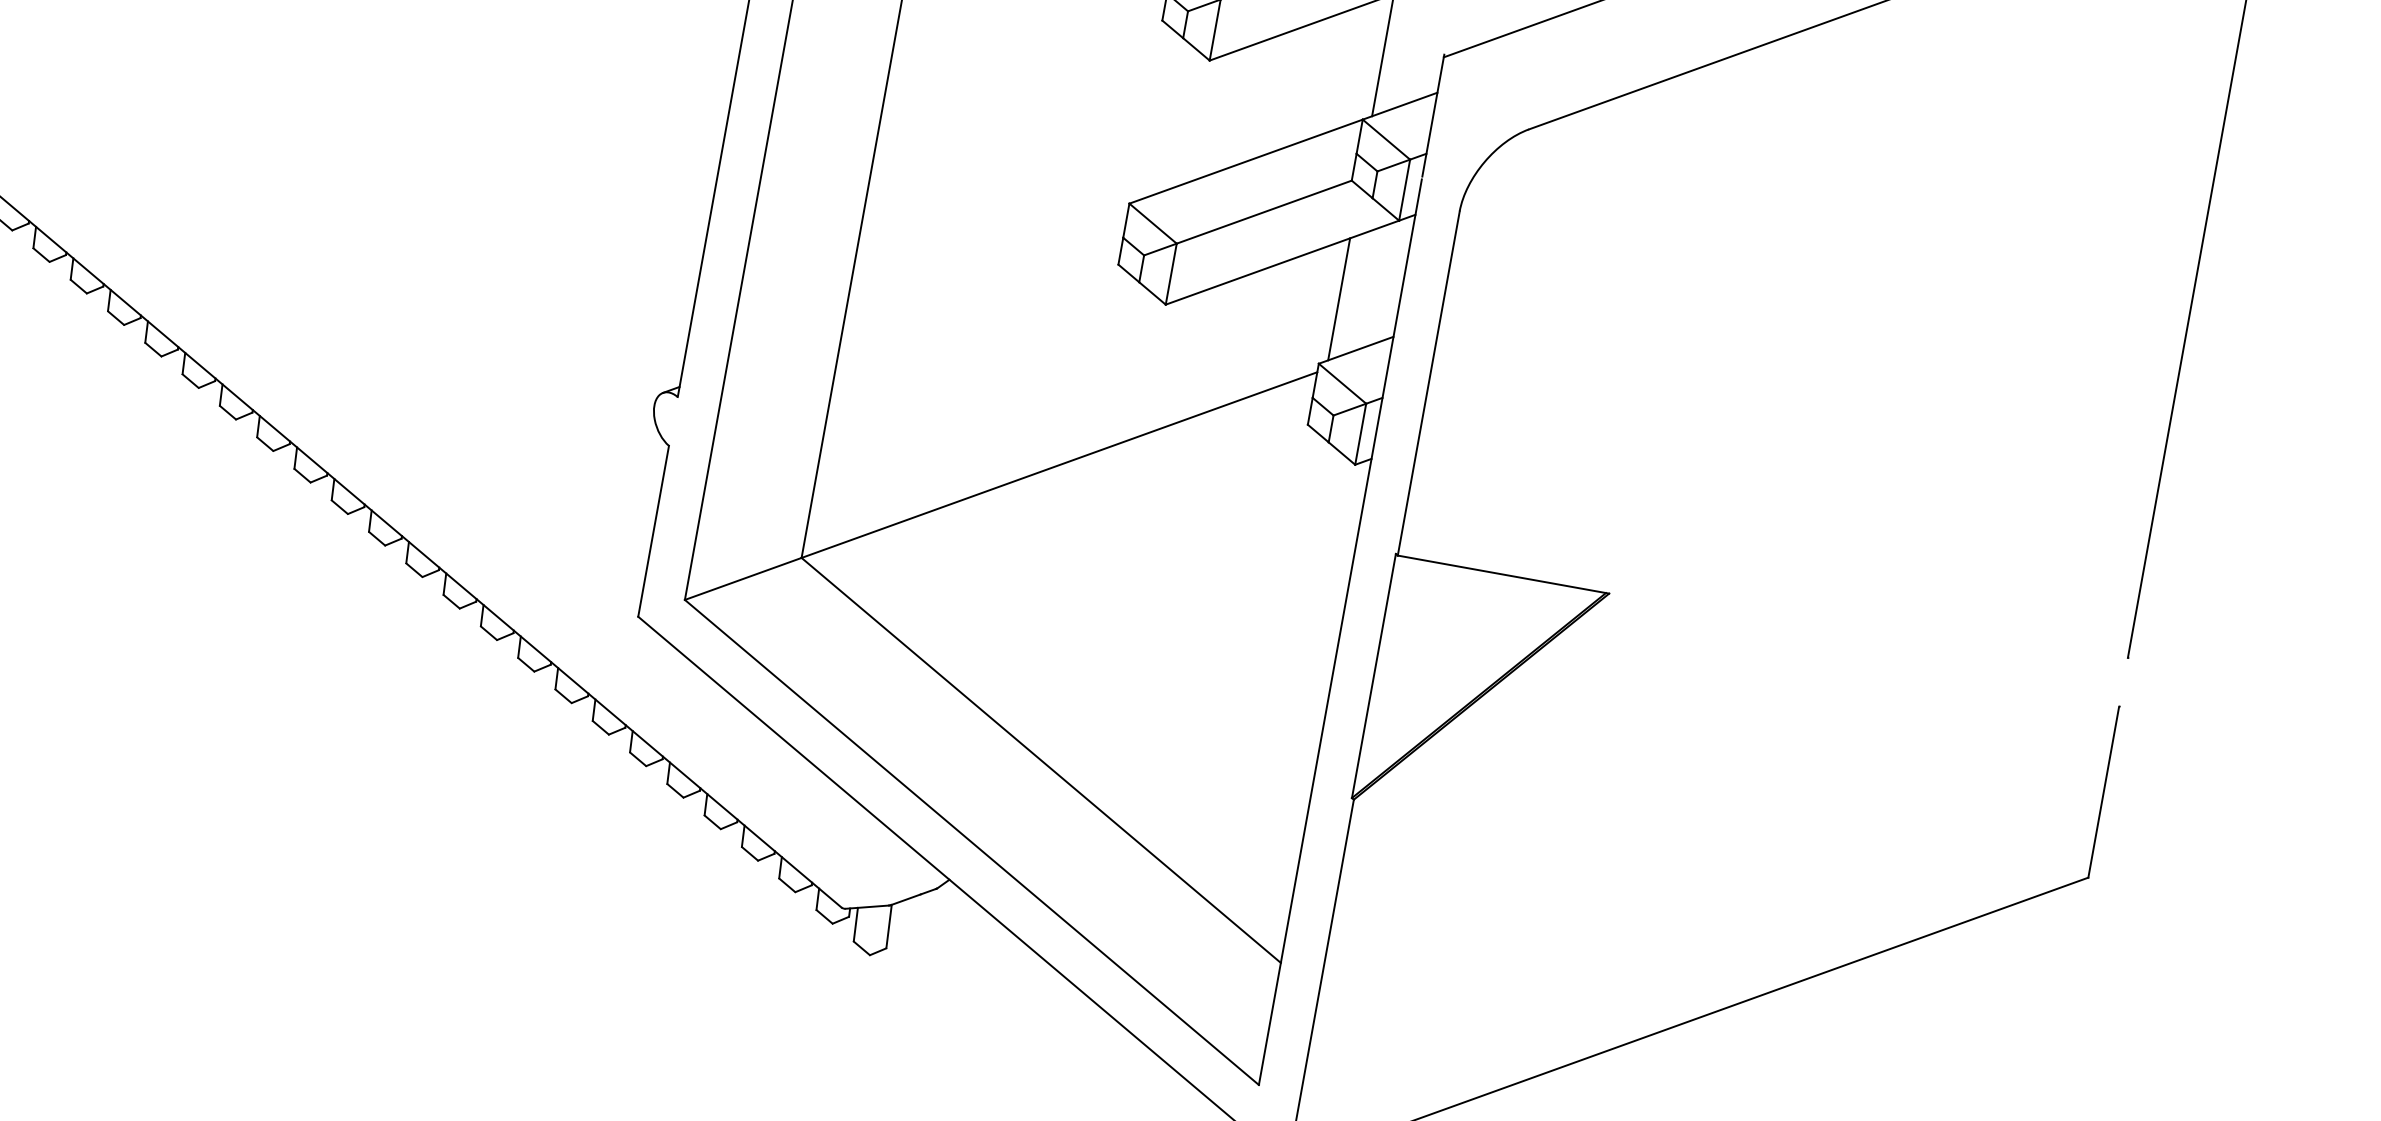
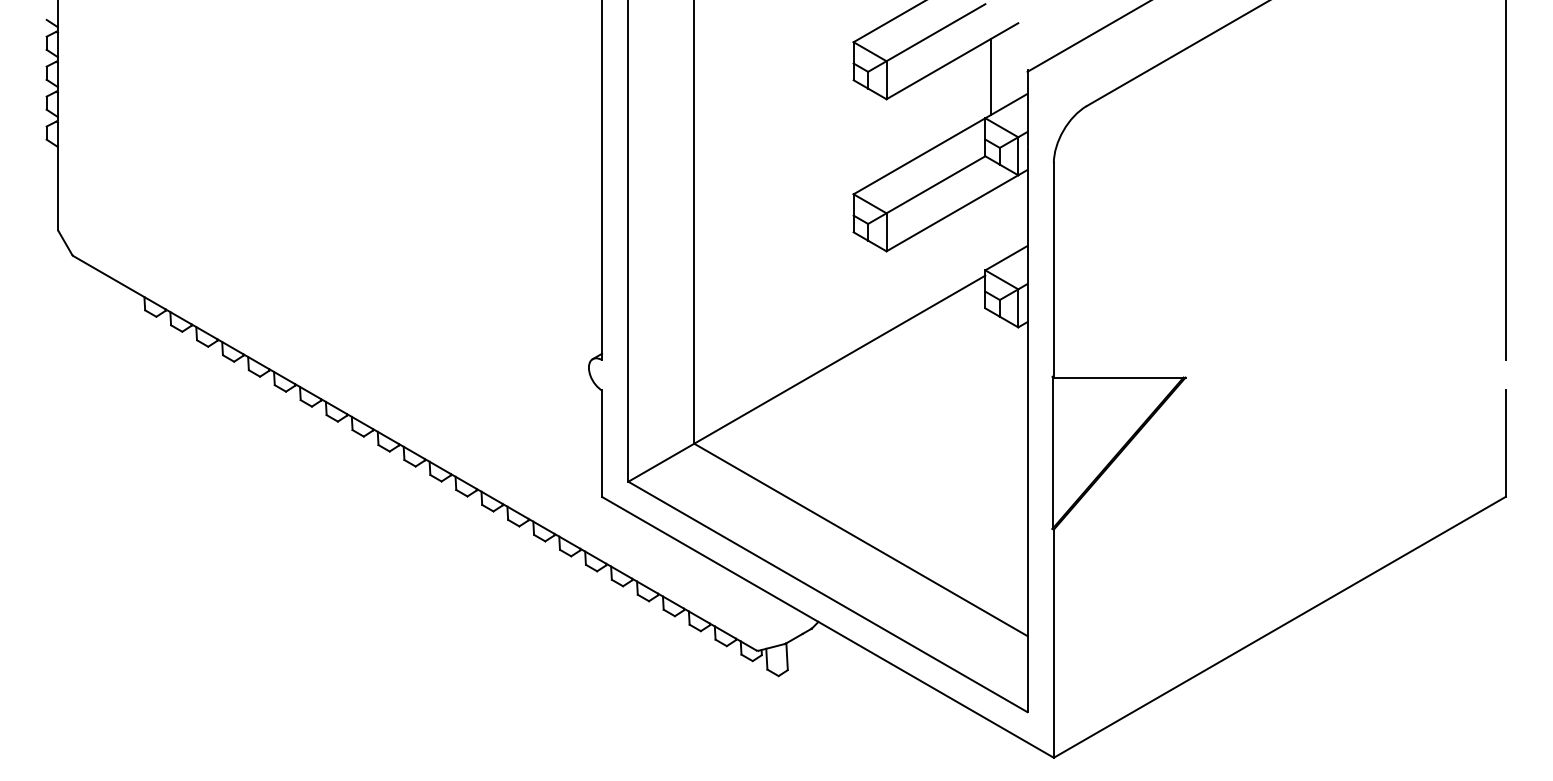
line: (1338, 299) -> (990, 229), removed

